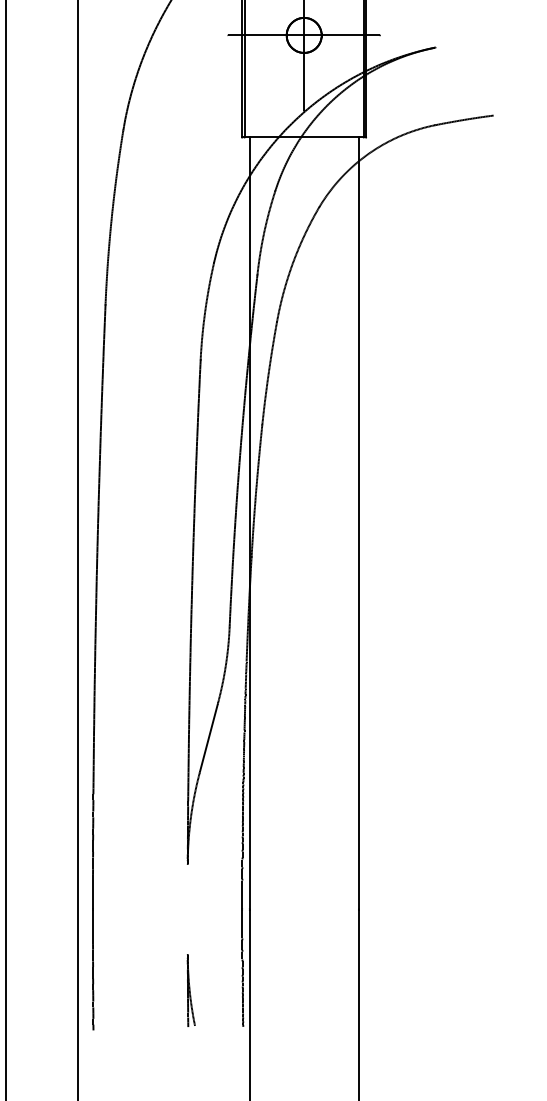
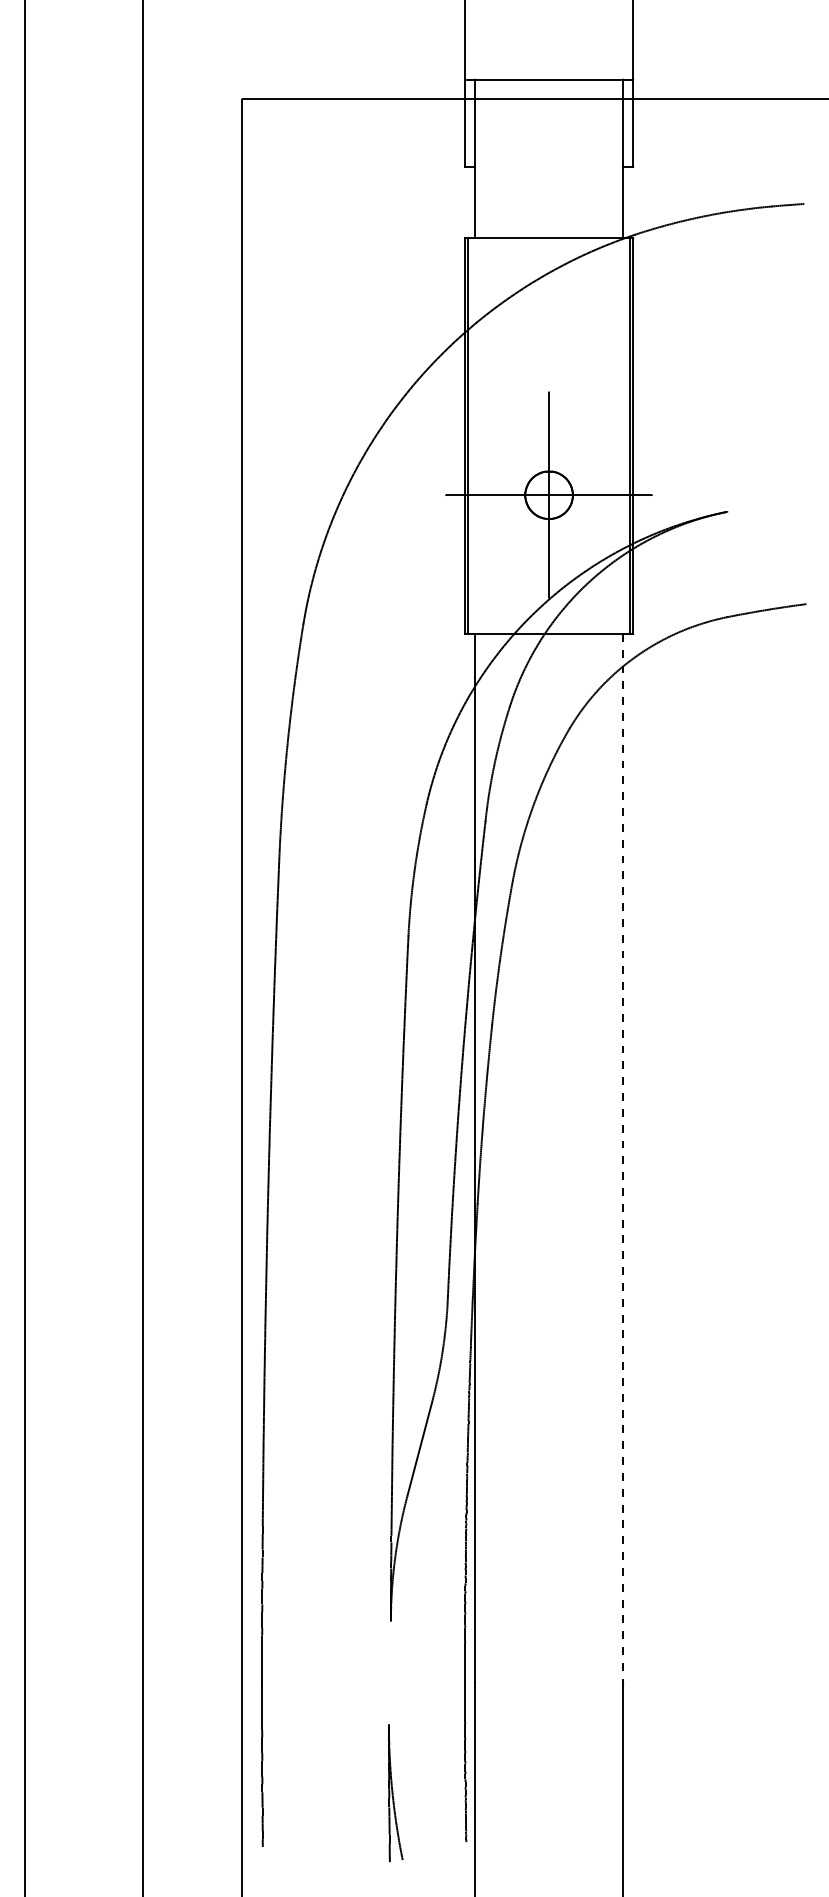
line: (358, 523) -> (623, 1158), solid -> dashed
part: (191, 990) -> (395, 1792), size x1.4

